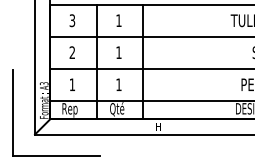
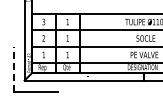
line: (13, 111) -> (13, 68), solid -> dashed

